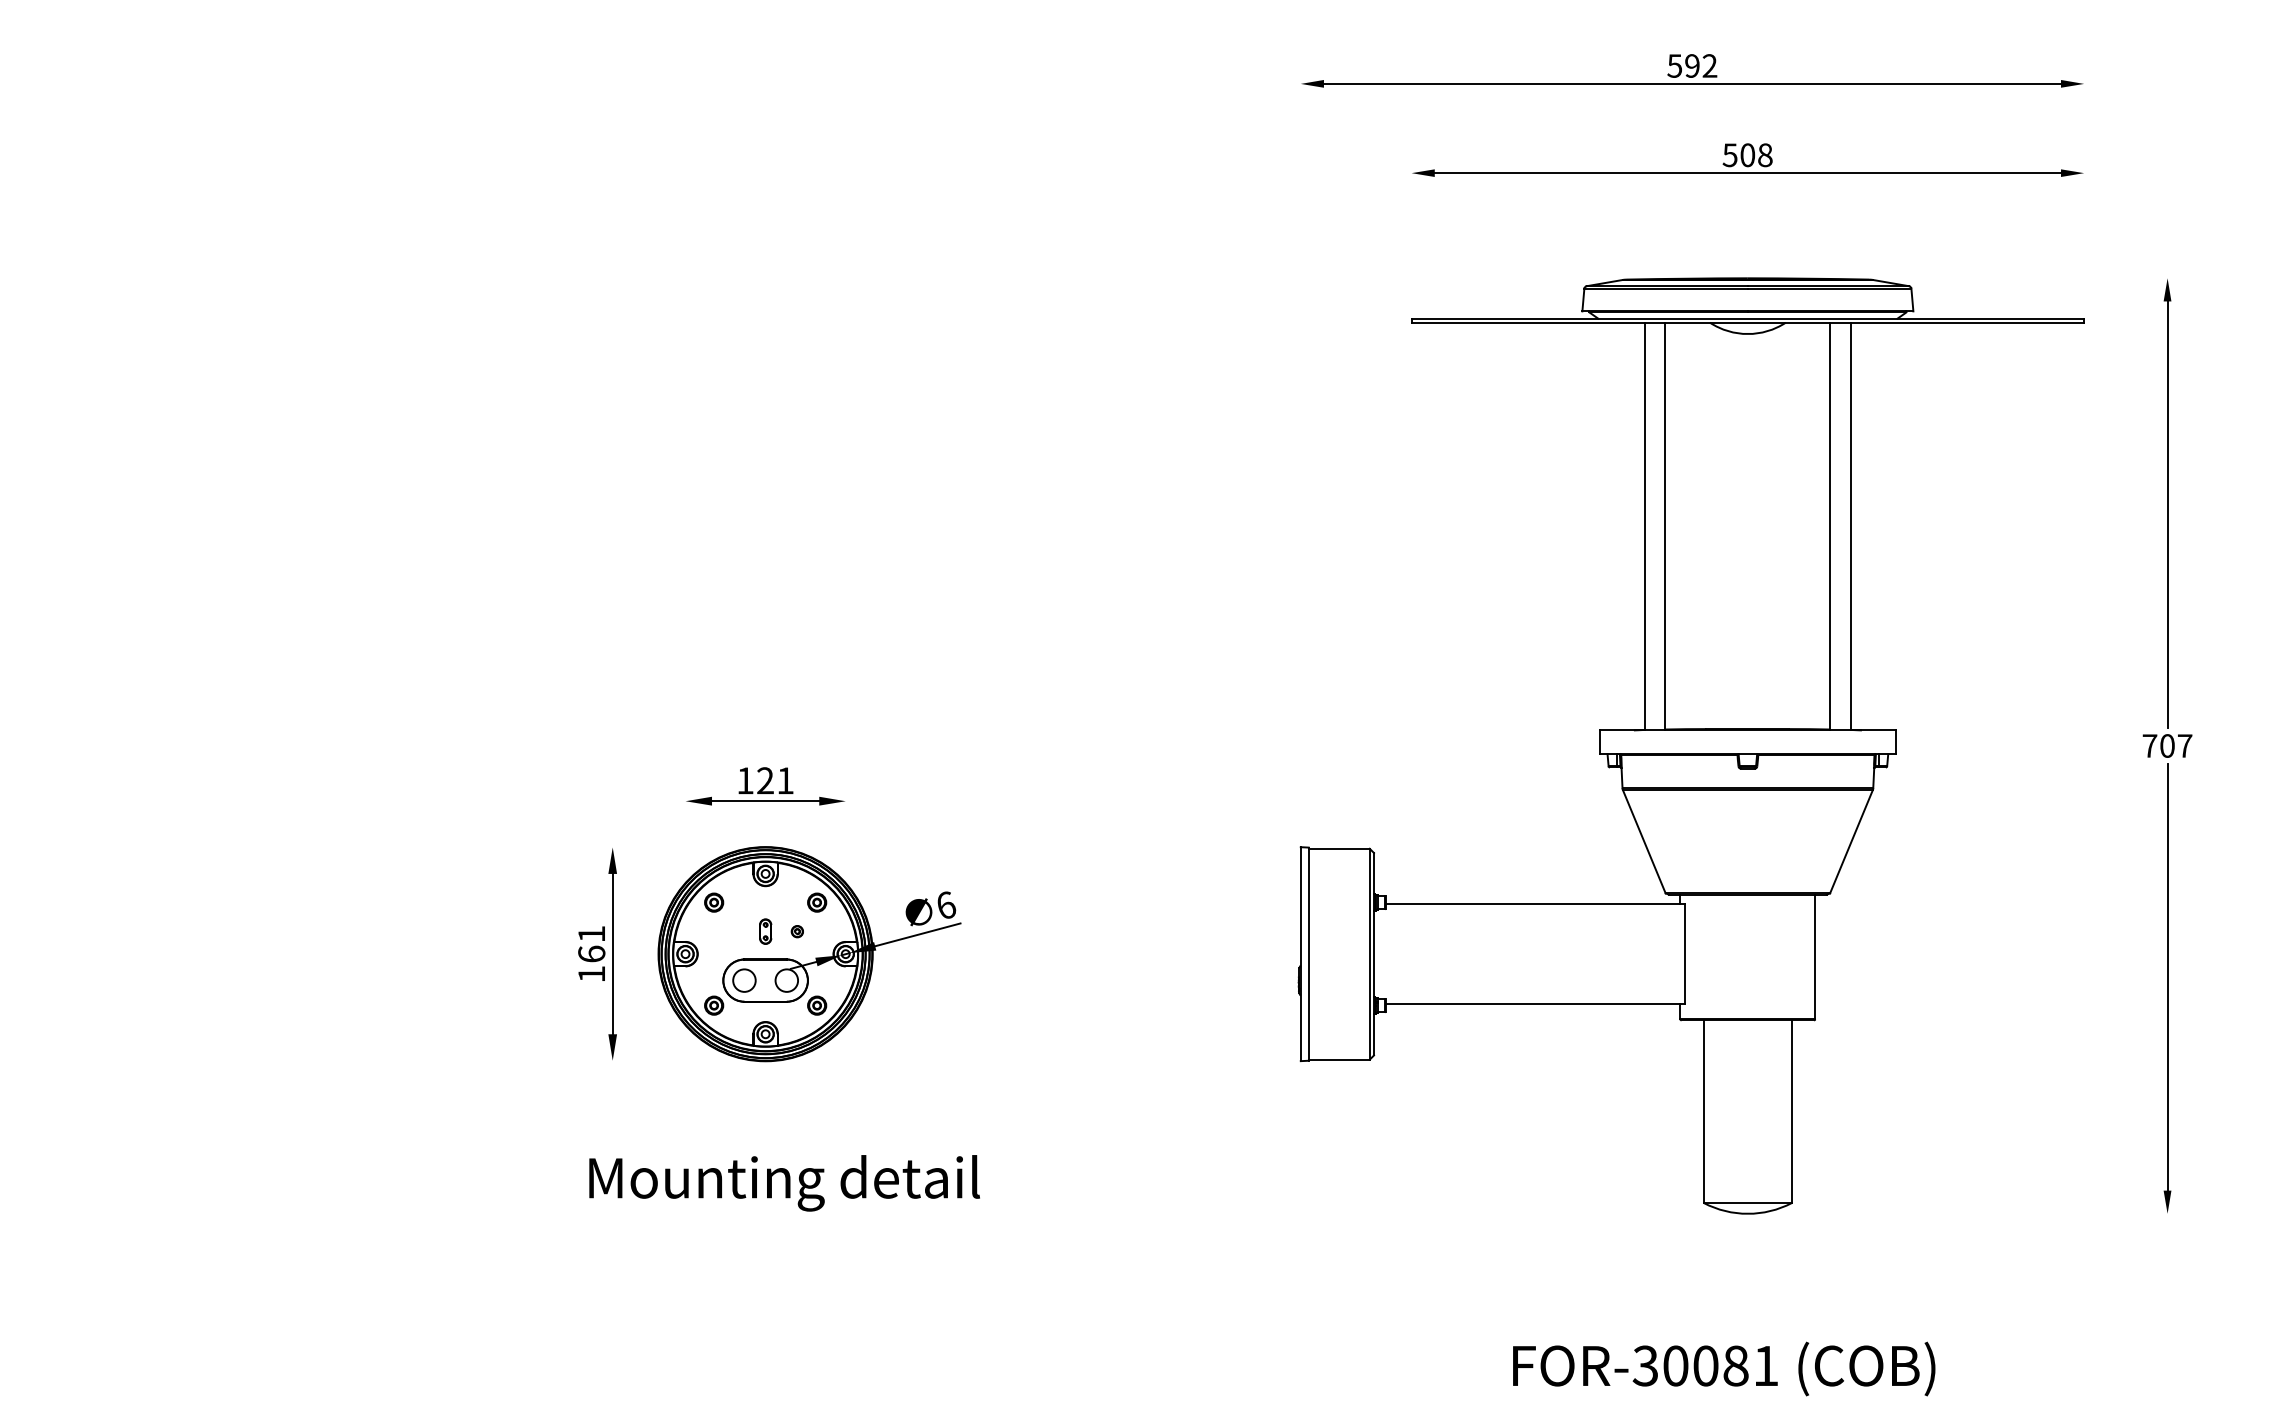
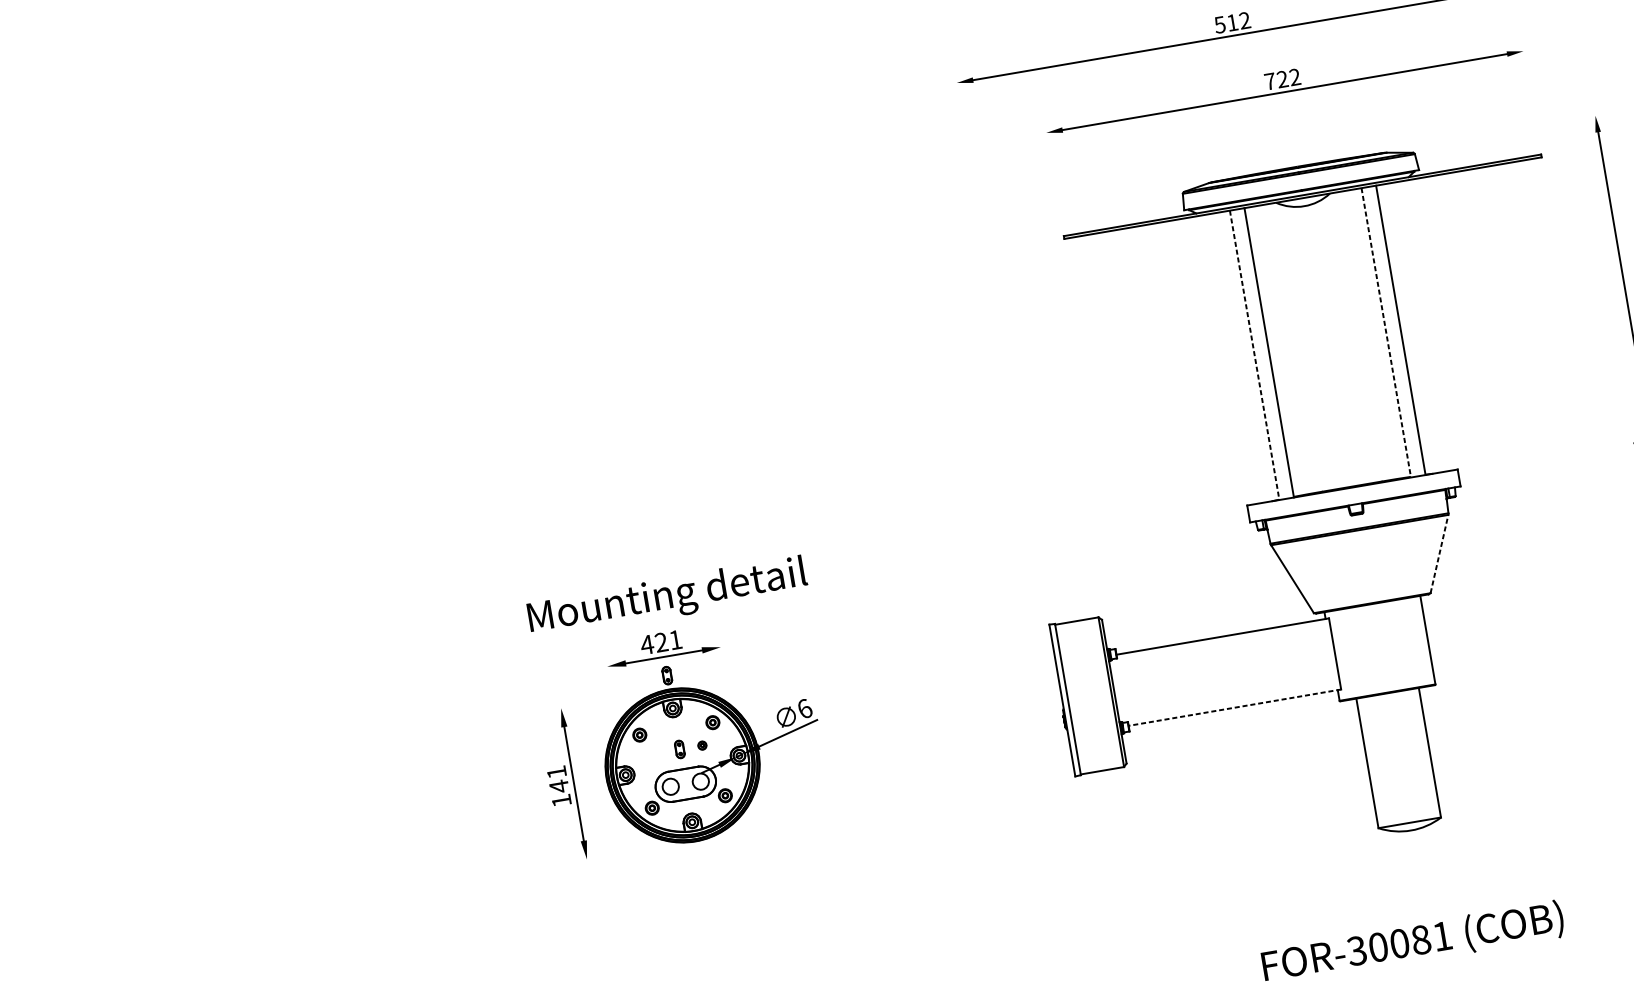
text: (1692, 65) -> (1232, 22), 592 -> 512
text: (1747, 155) -> (1282, 79), 508 -> 722
line: (1644, 526) -> (1254, 355), solid -> dashed
line: (1830, 526) -> (1386, 332), solid -> dashed
text: (745, 780) -> (647, 644), 121 -> 421
part: (765, 827) -> (667, 675), added
line: (1851, 841) -> (1439, 553), solid -> dashed
text: (591, 954) -> (559, 786), 161 -> 141
line: (1535, 1004) -> (1235, 707), solid -> dashed
text: (784, 1183) -> (667, 598), moved

